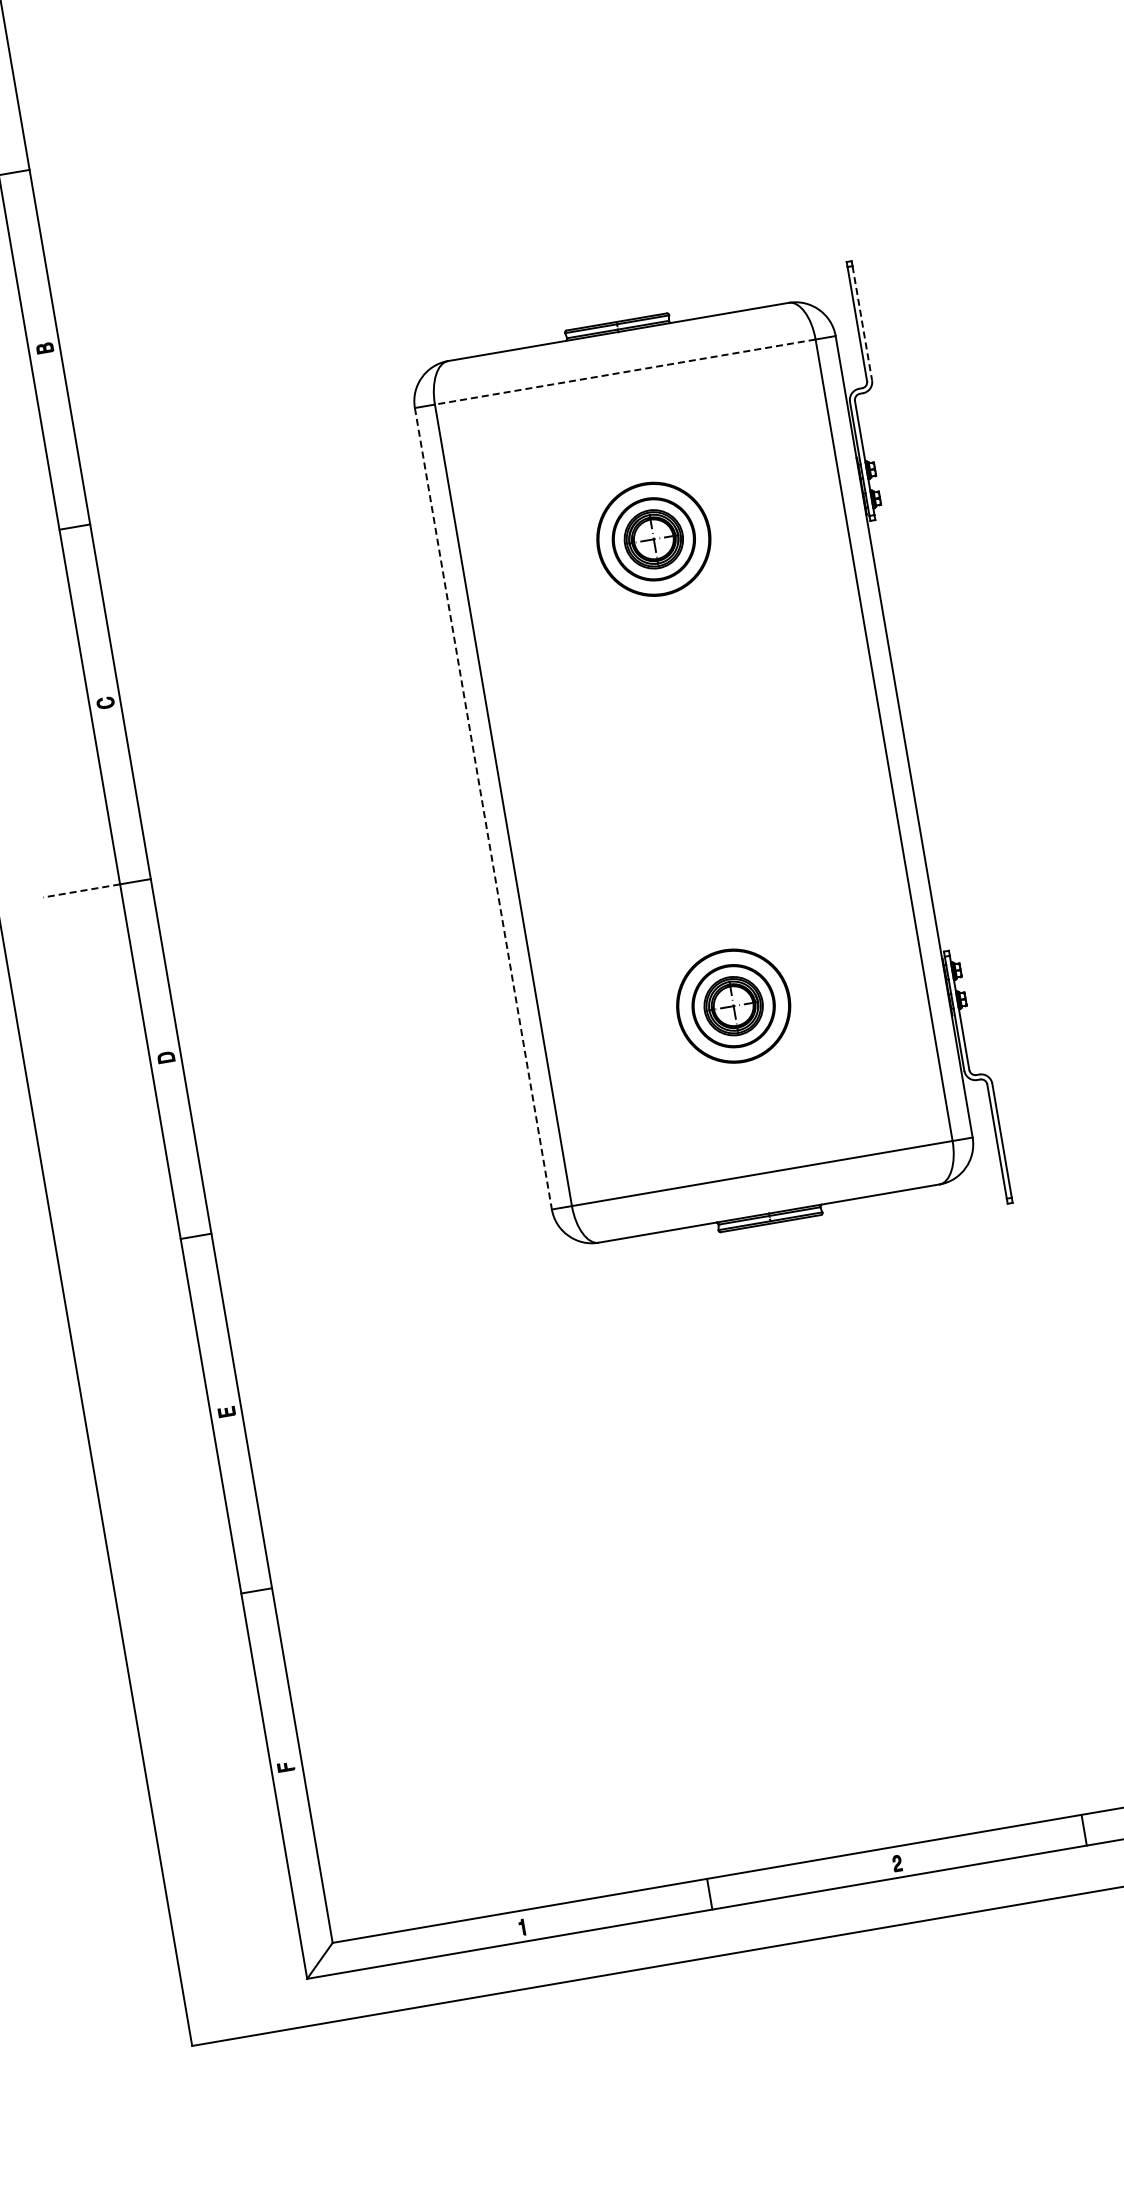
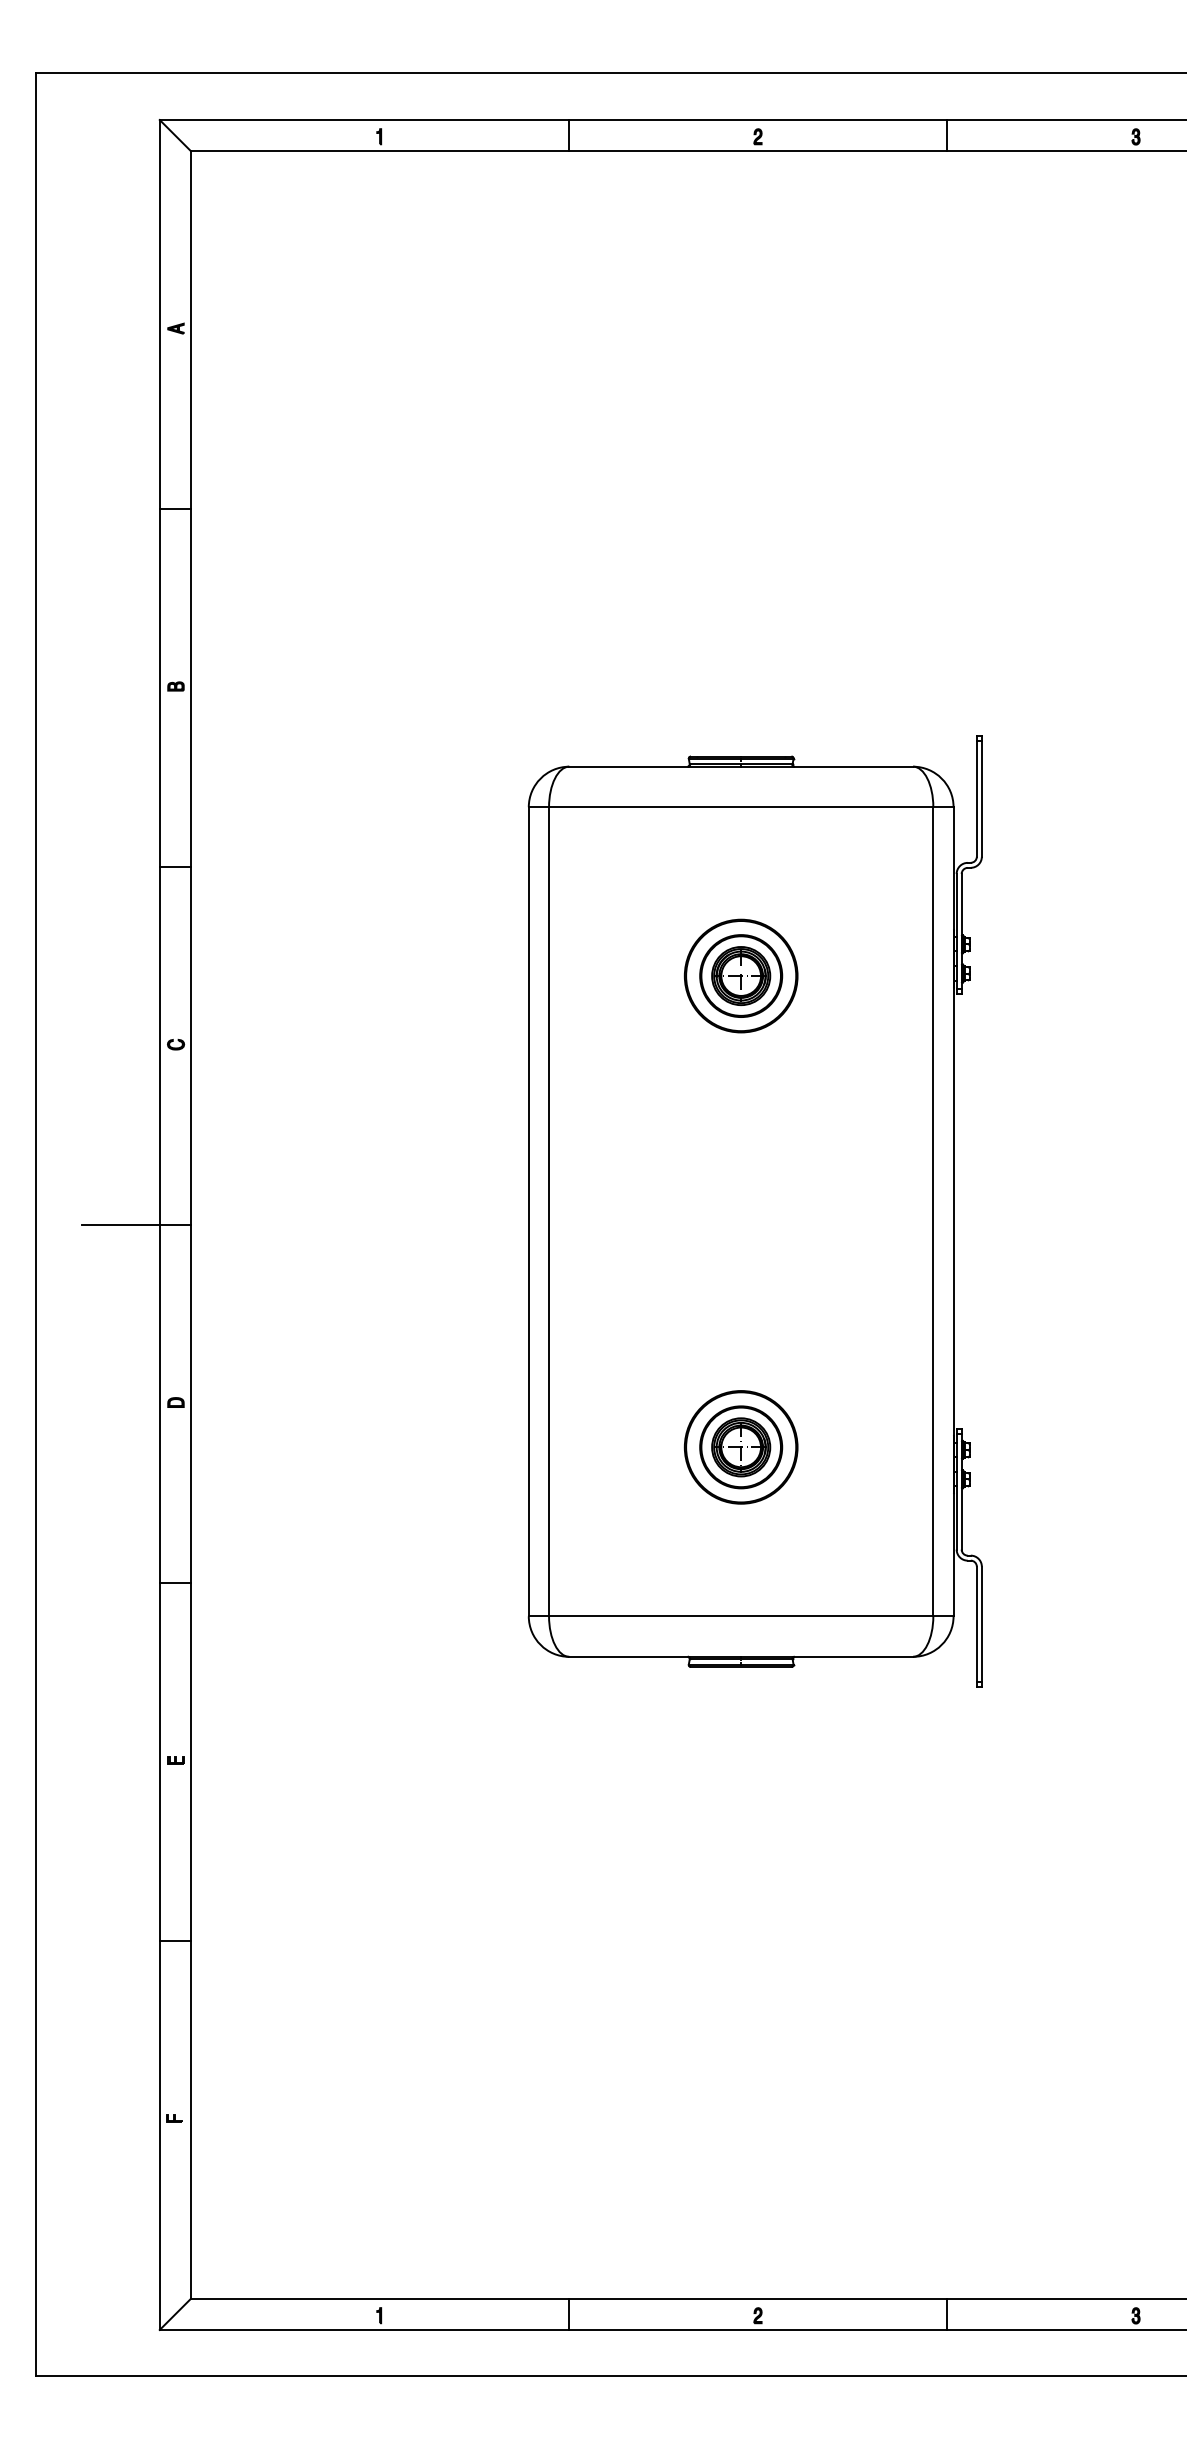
line: (862, 323) -> (981, 799), dashed -> solid
line: (624, 372) -> (740, 807), dashed -> solid
line: (483, 808) -> (528, 1211), dashed -> solid
line: (82, 891) -> (121, 1225), dashed -> solid

